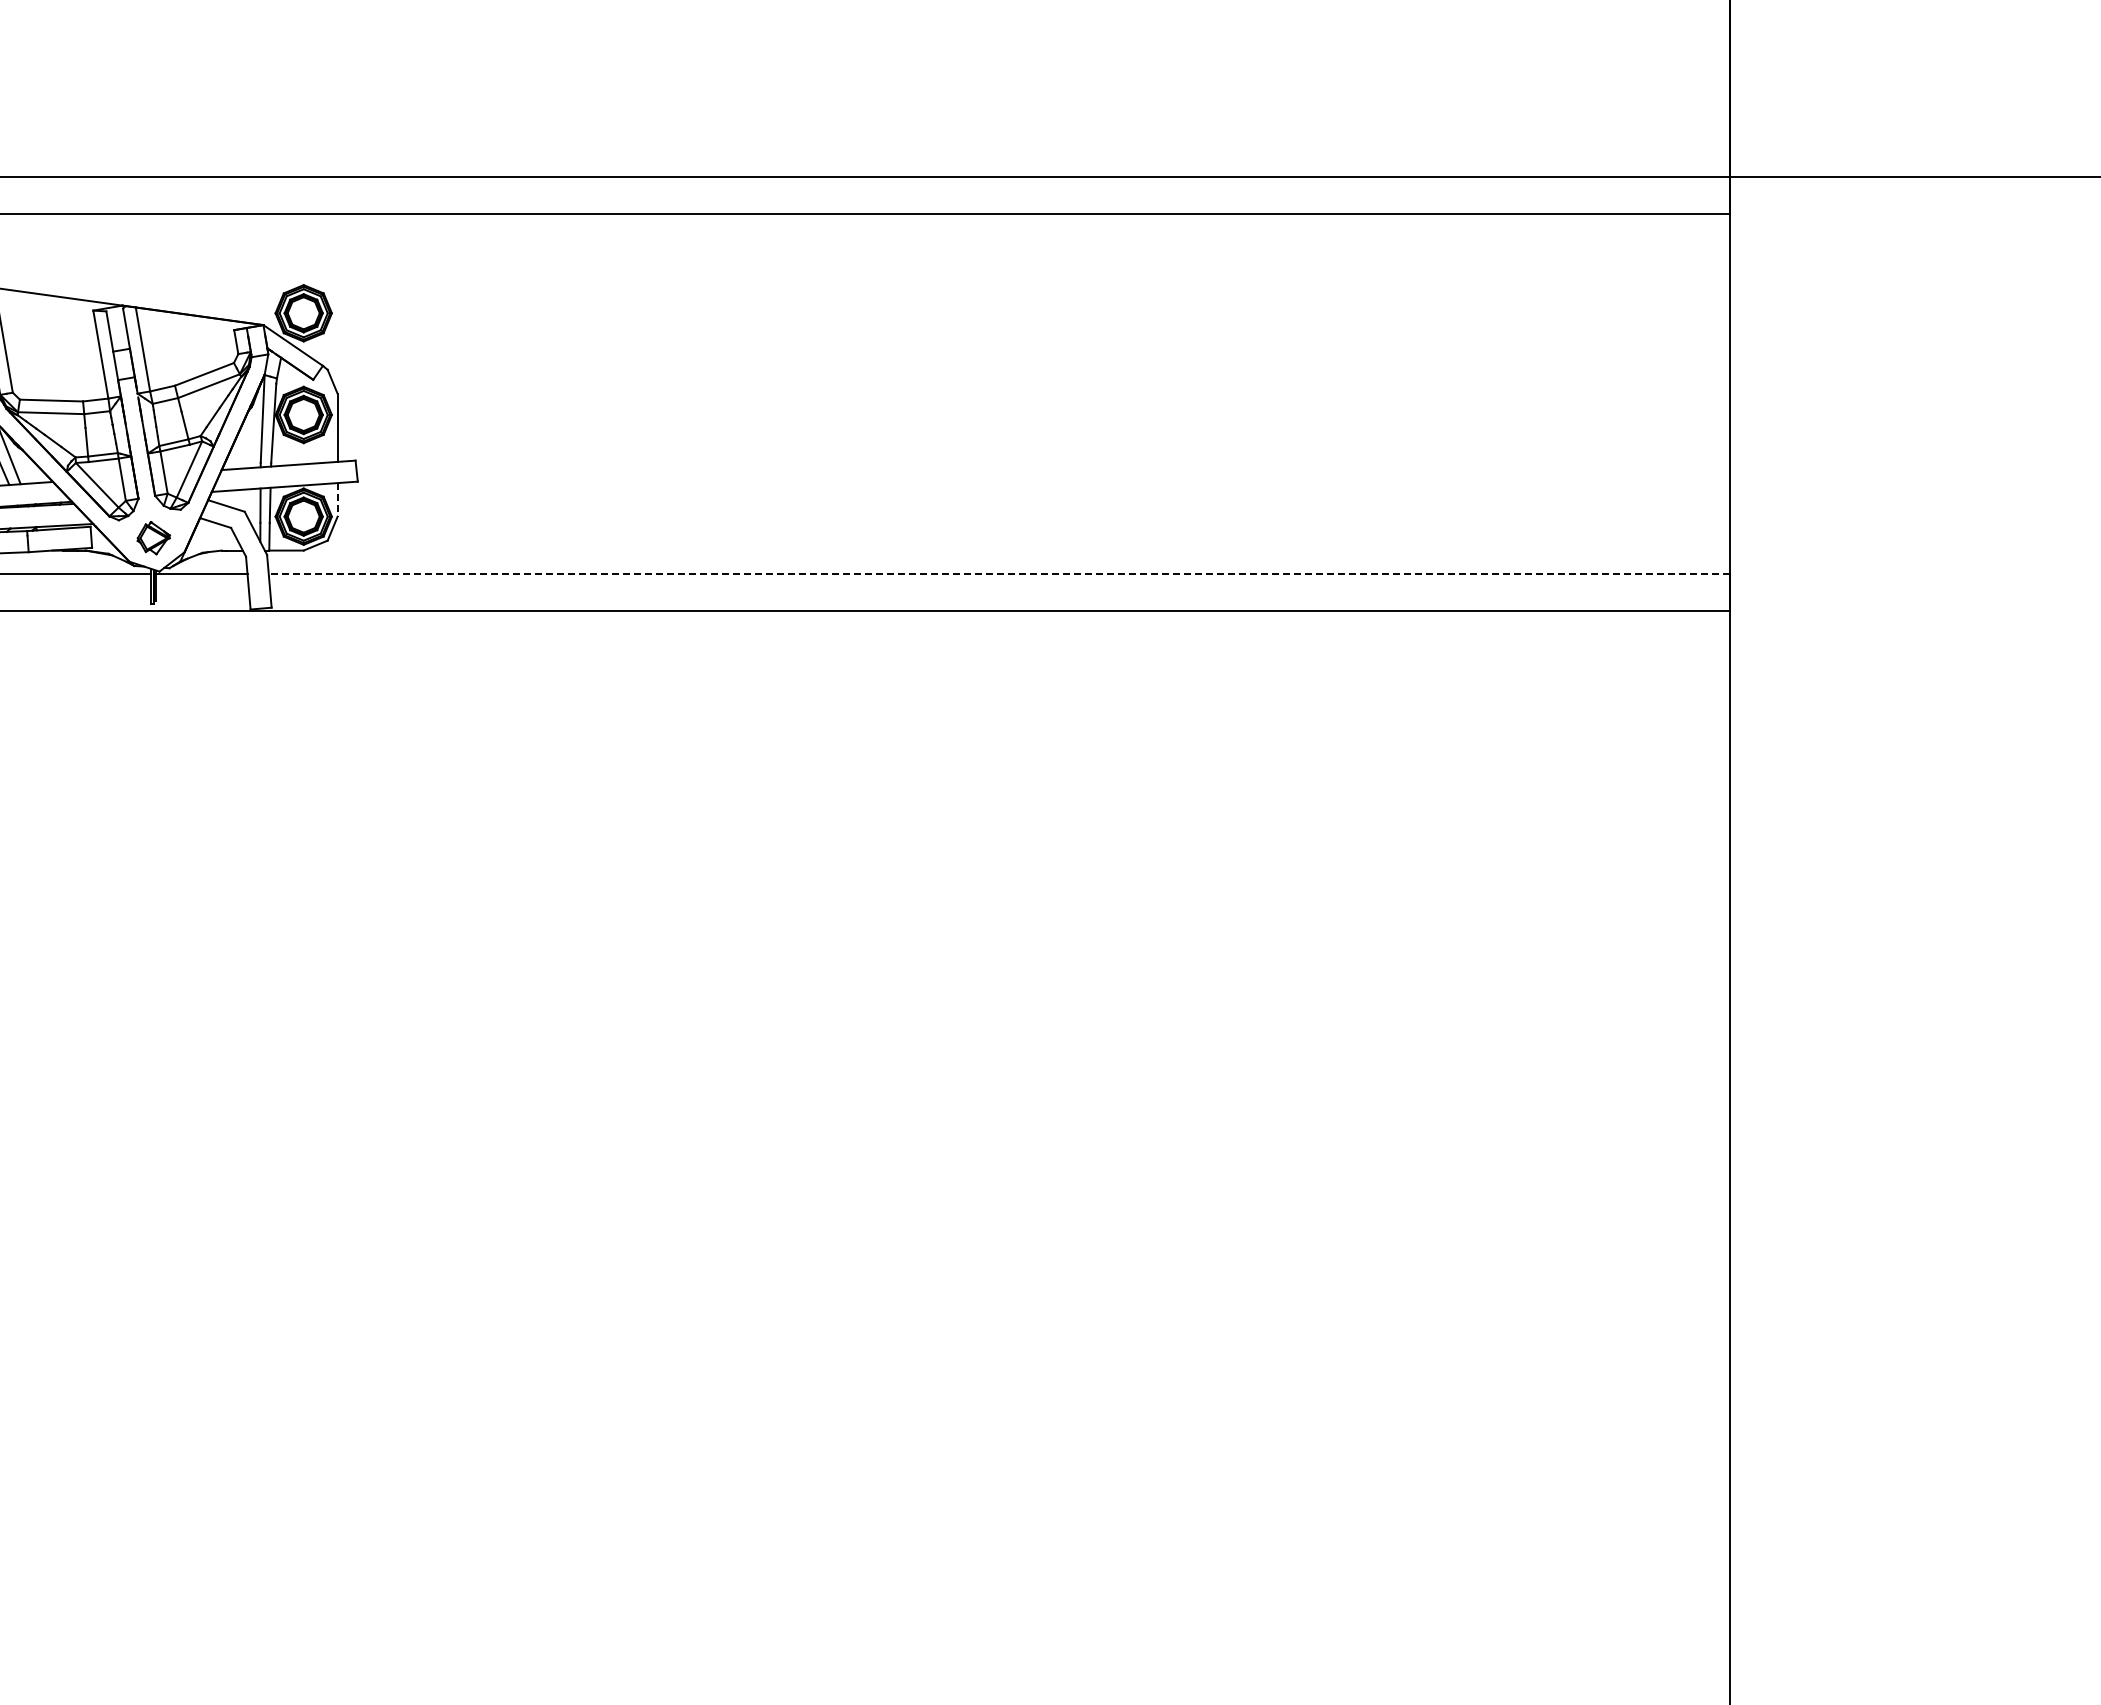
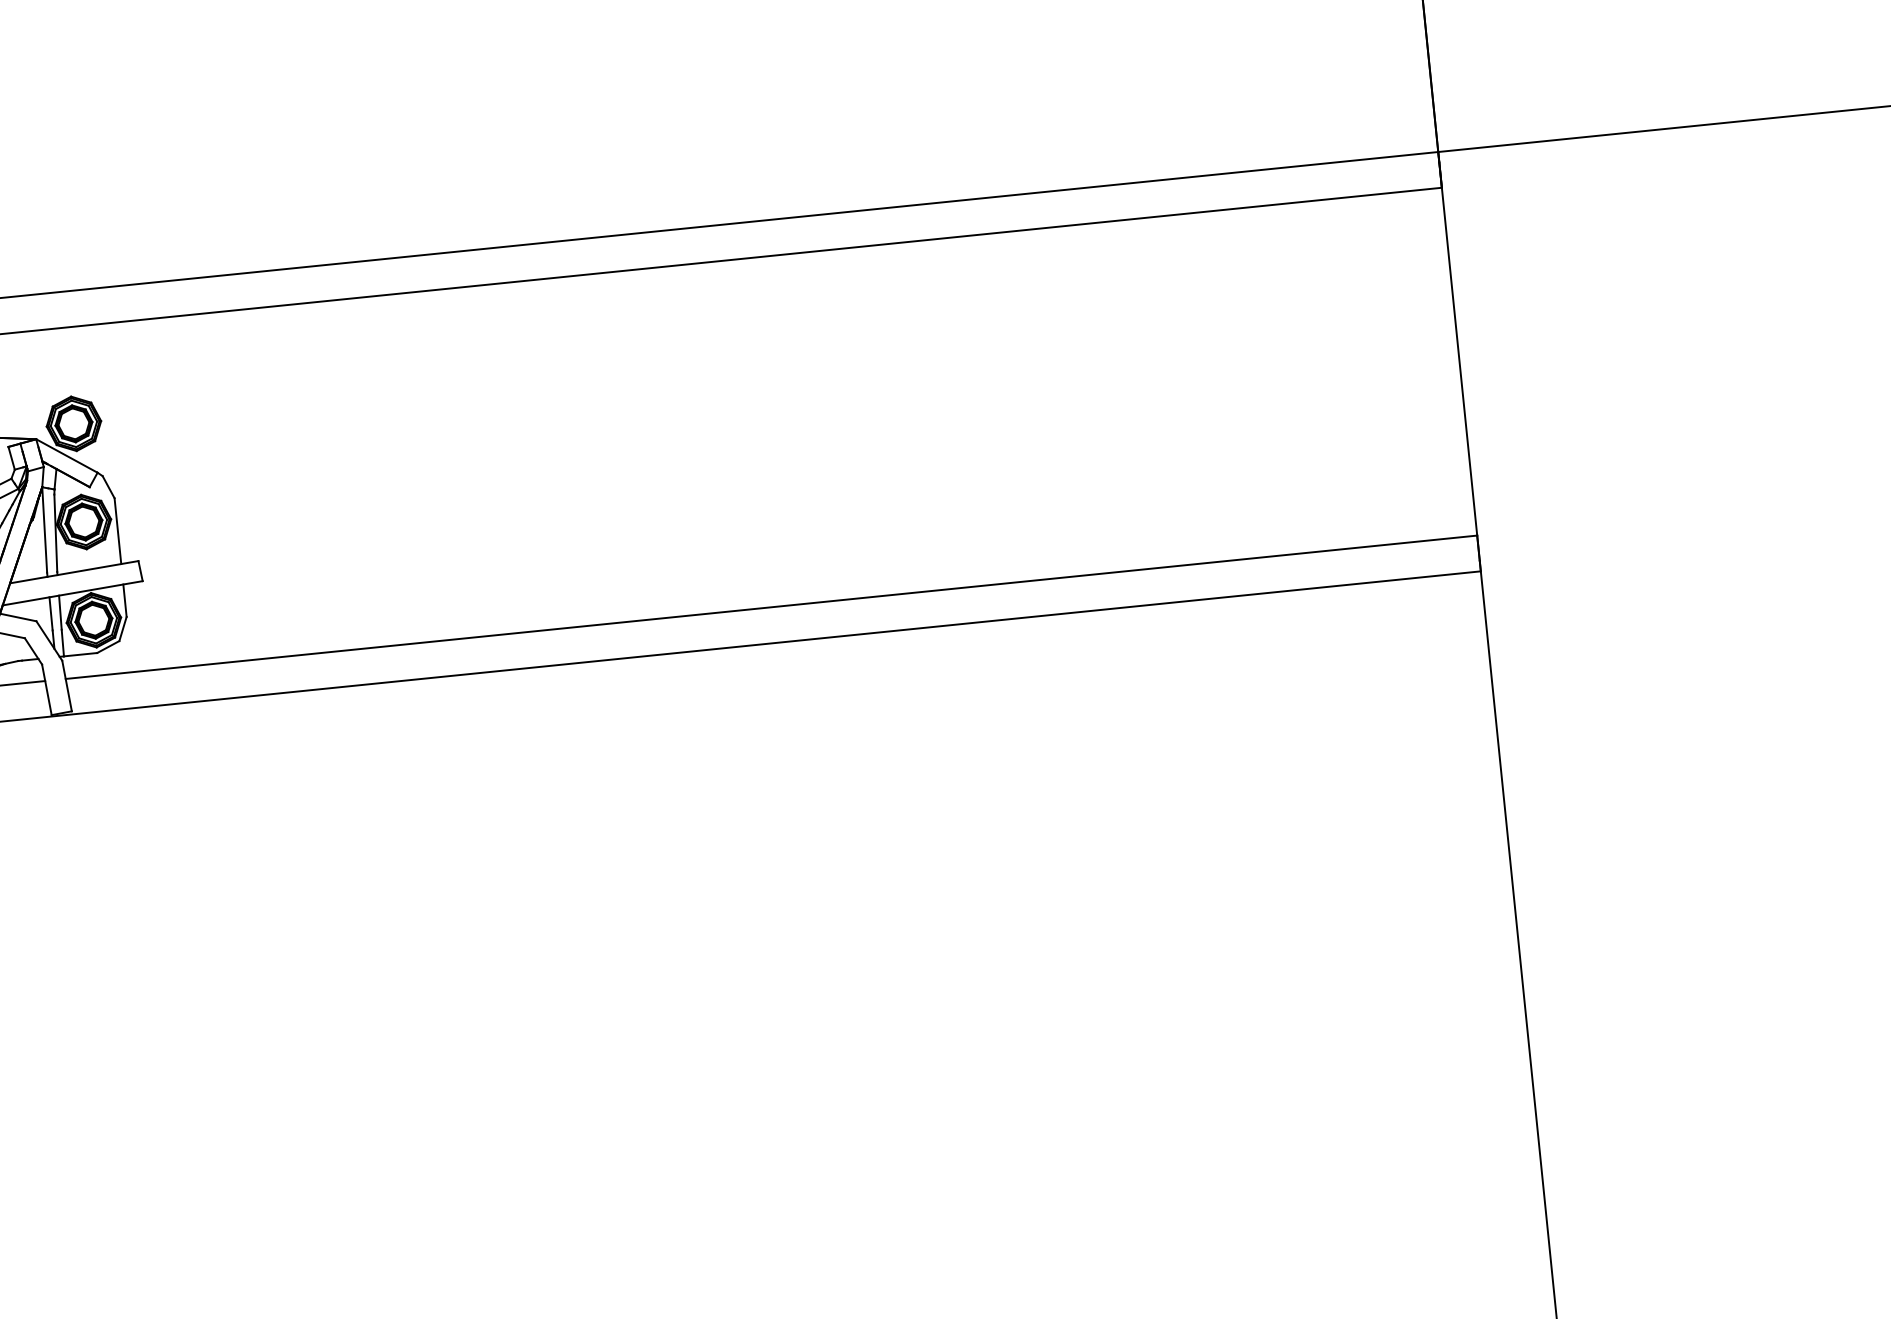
line: (337, 499) -> (124, 600), dashed -> solid
line: (999, 573) -> (771, 606), dashed -> solid

